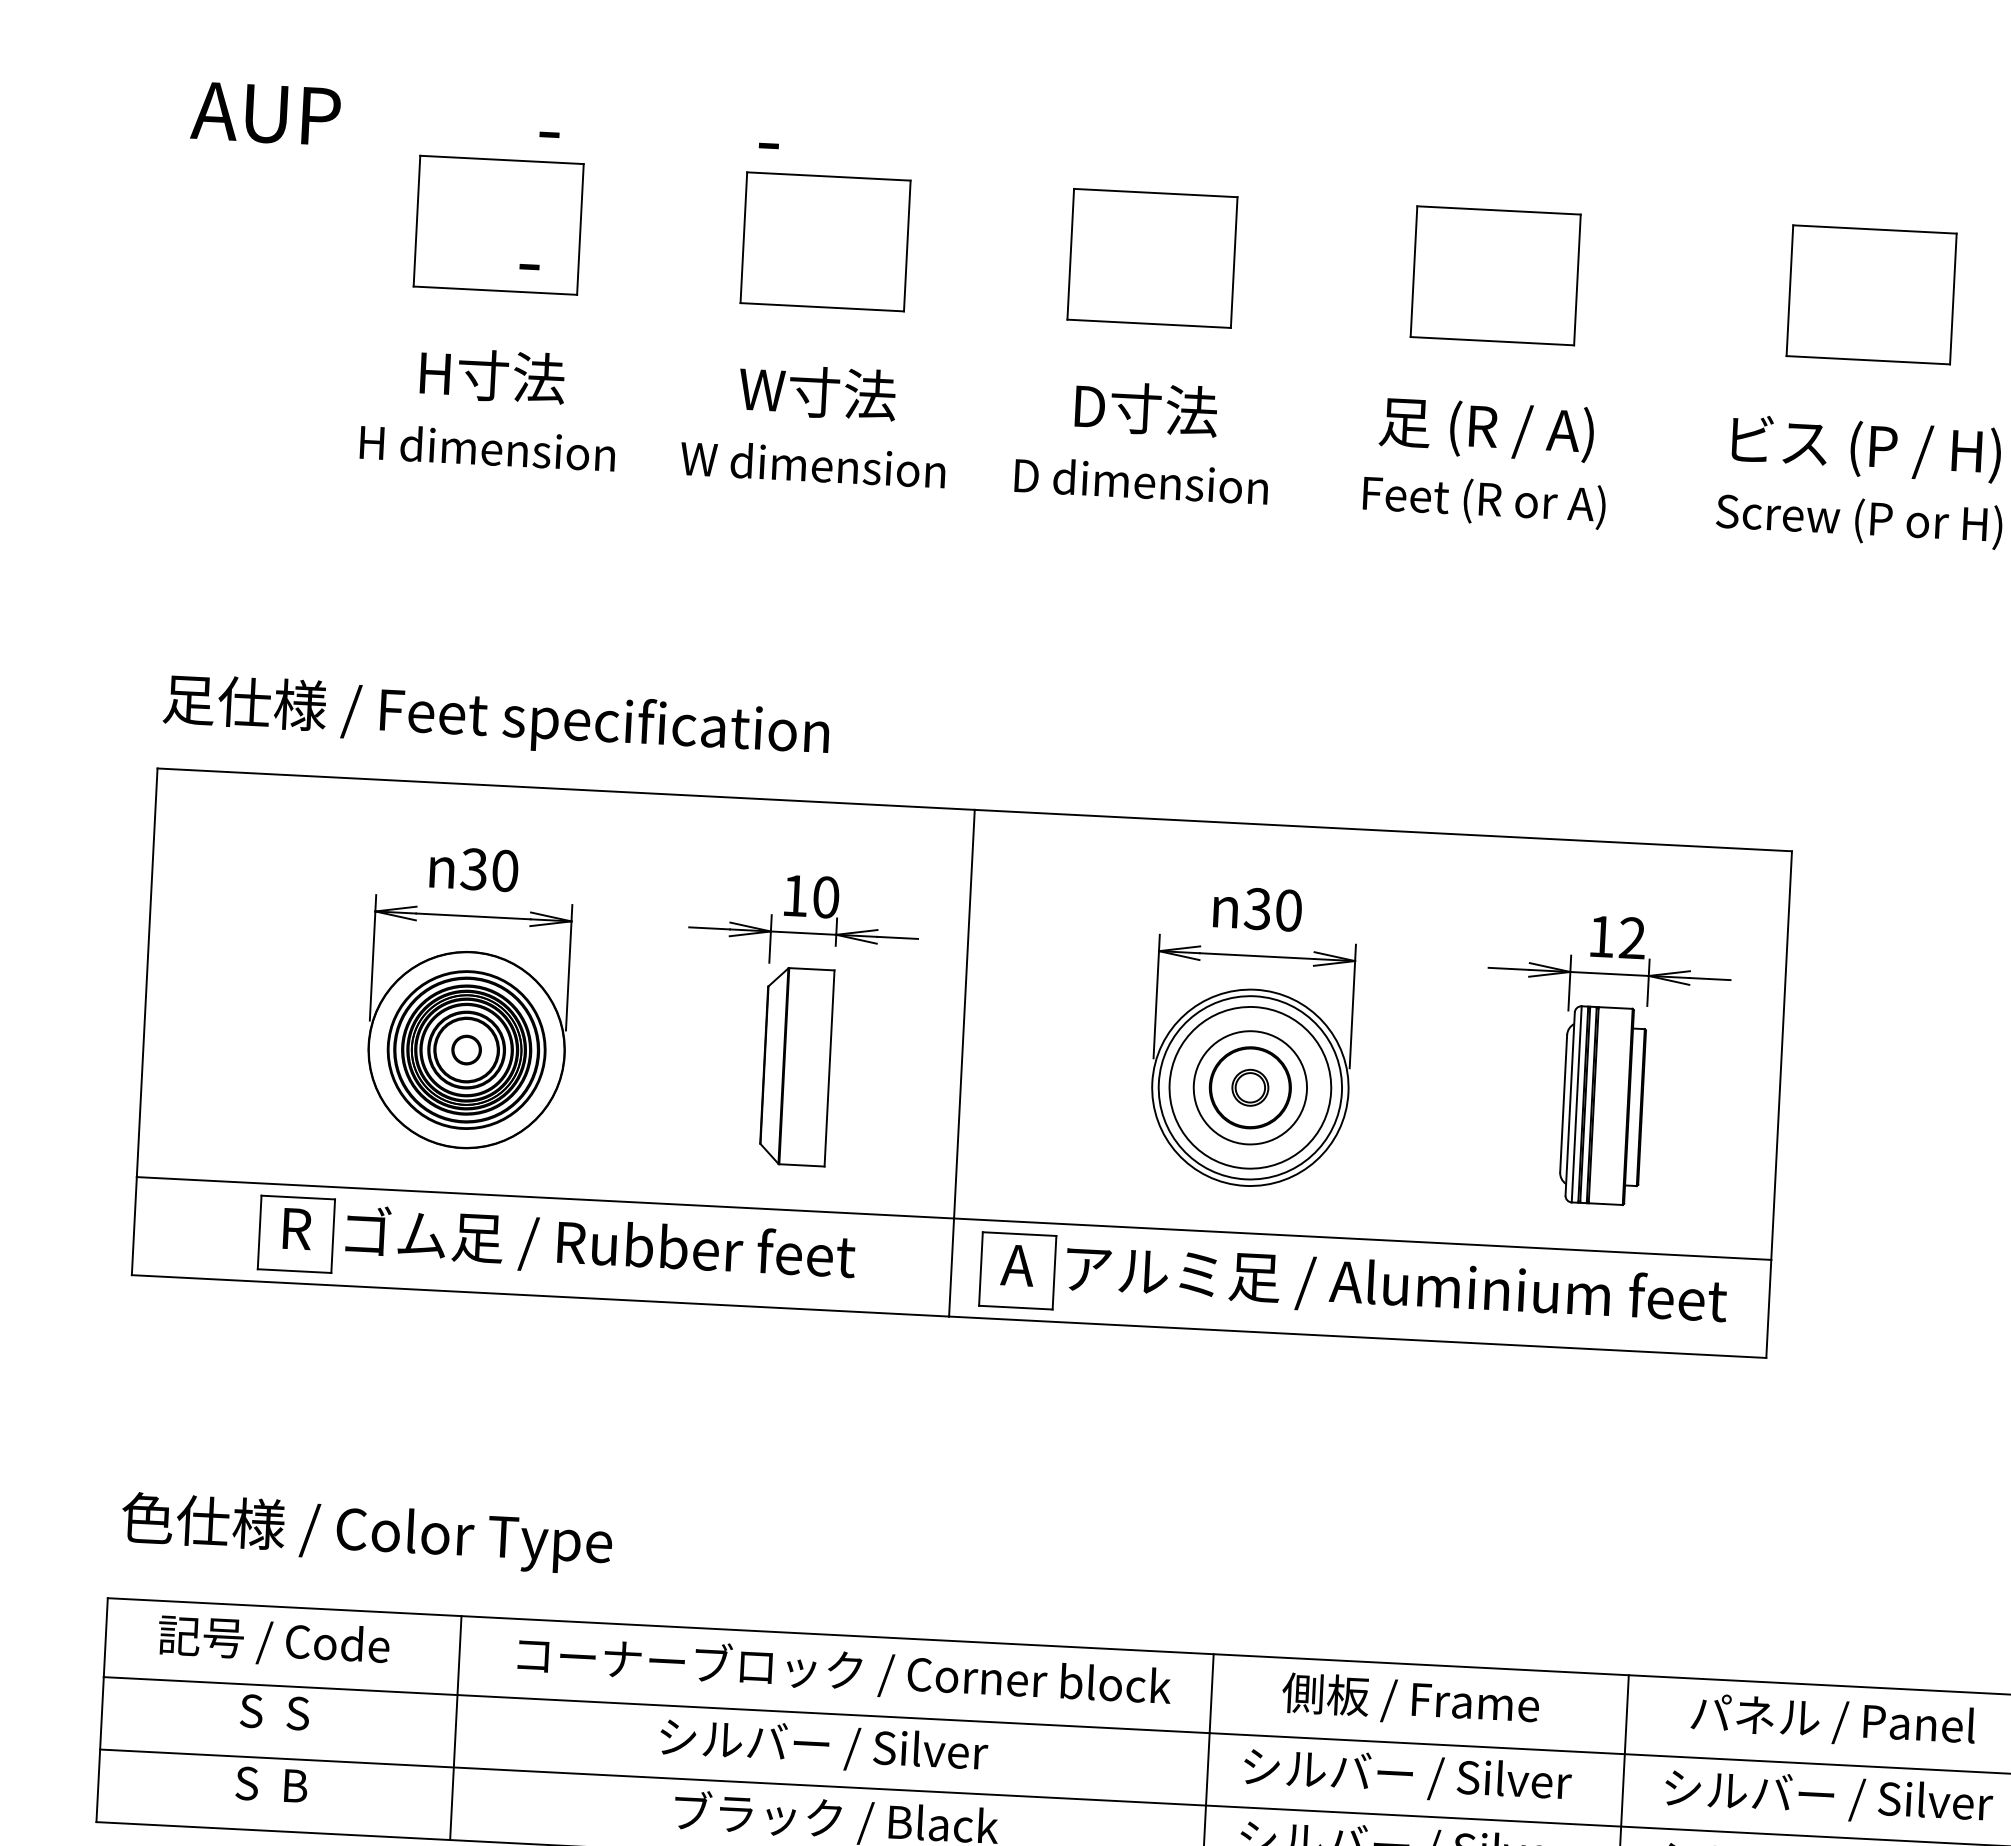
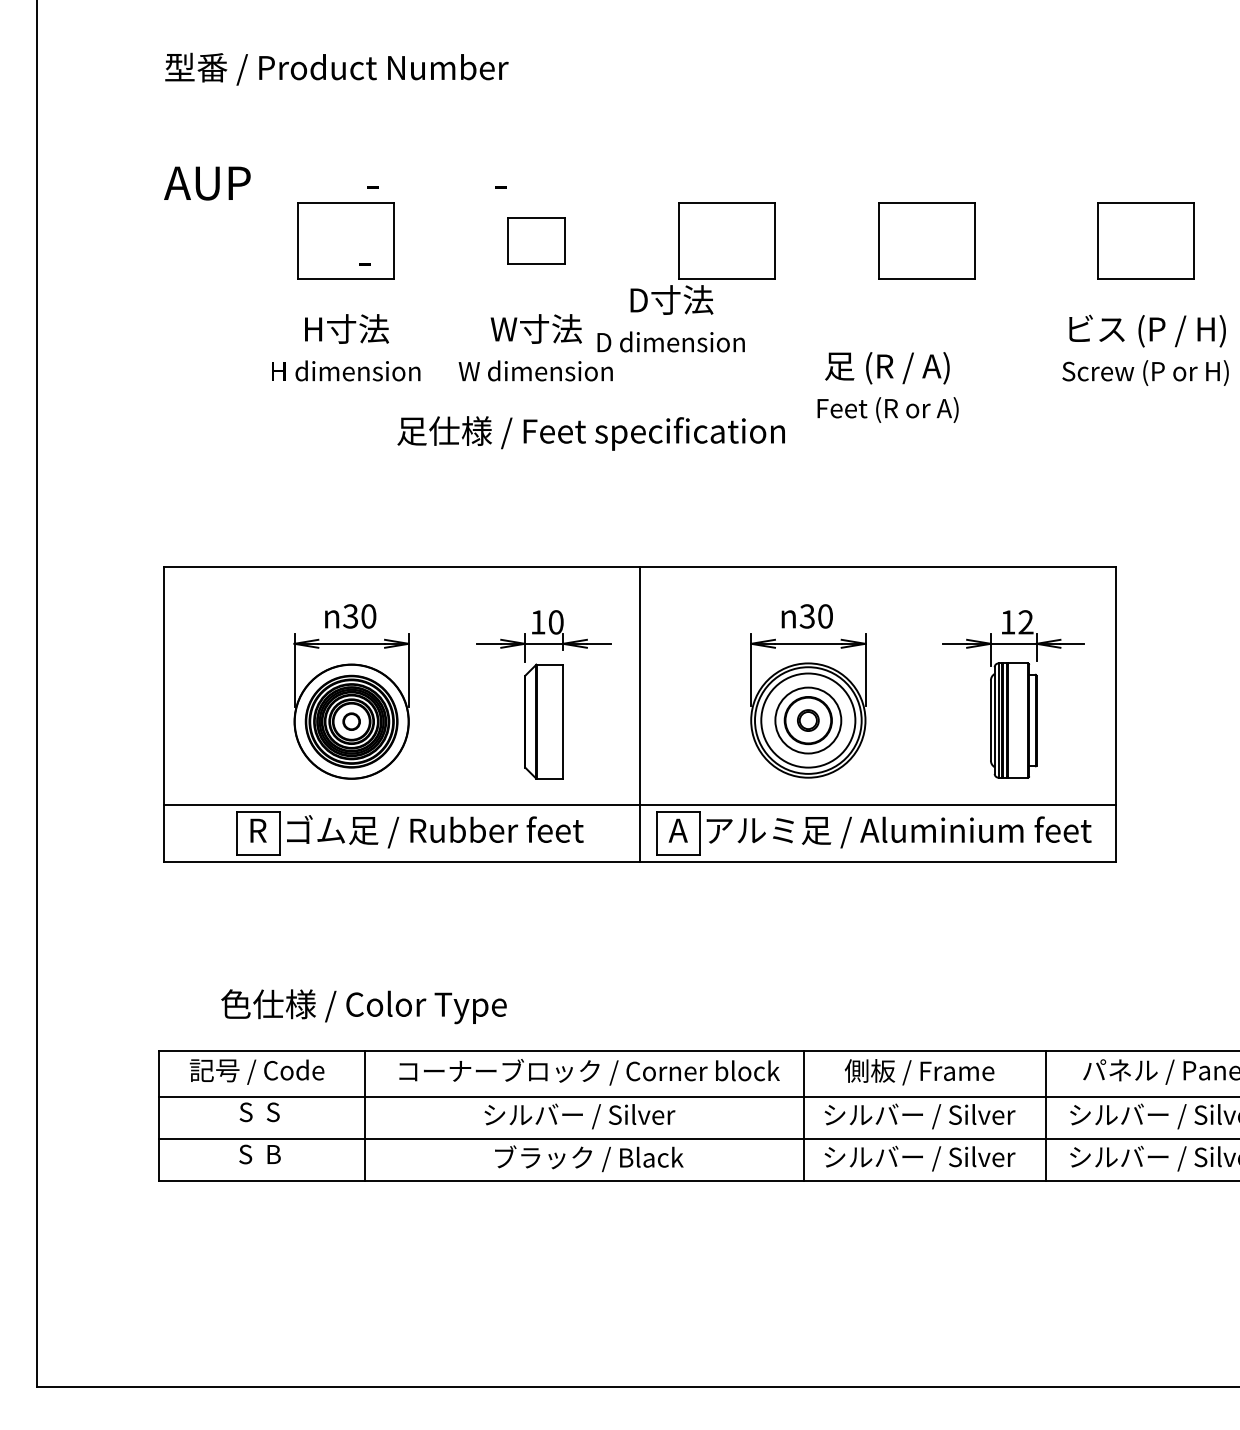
part: (825, 240) -> (536, 240), size x0.6
text: (1142, 440) -> (670, 318), moved
text: (1485, 463) -> (887, 387), moved
text: (495, 719) -> (590, 433), moved
text: (366, 1533) -> (363, 1006), moved

